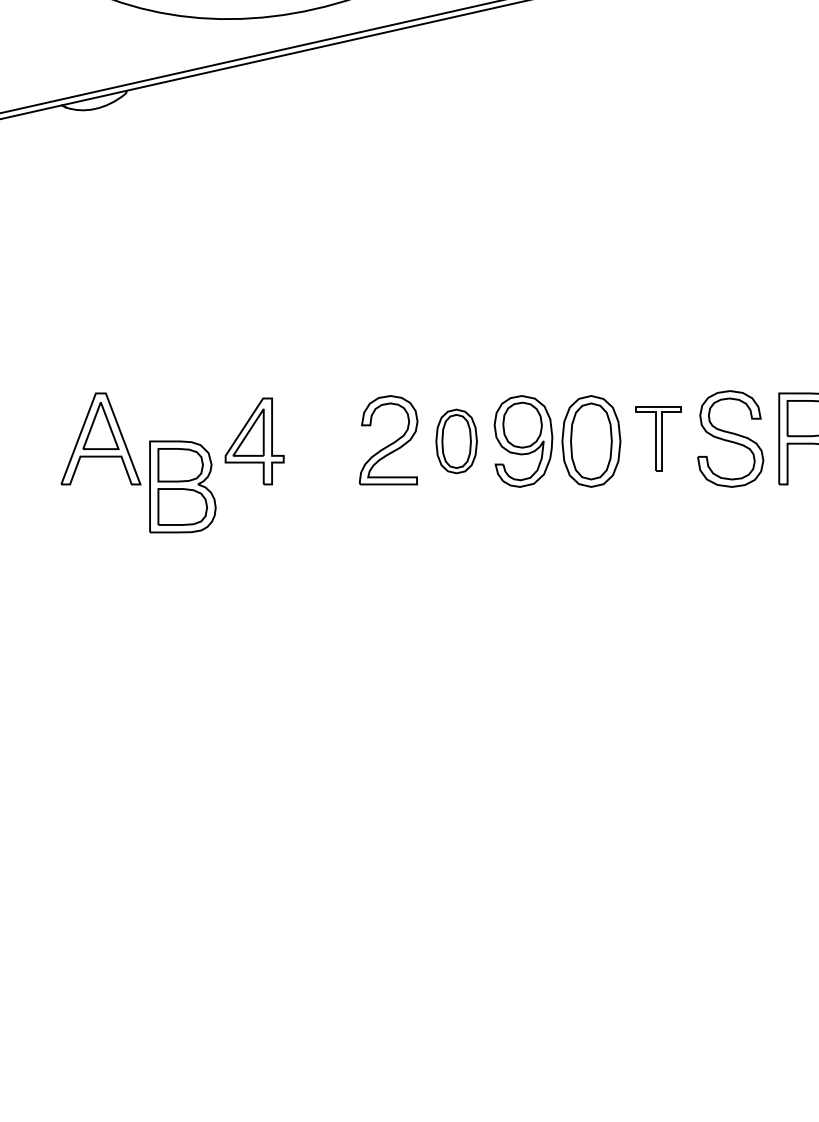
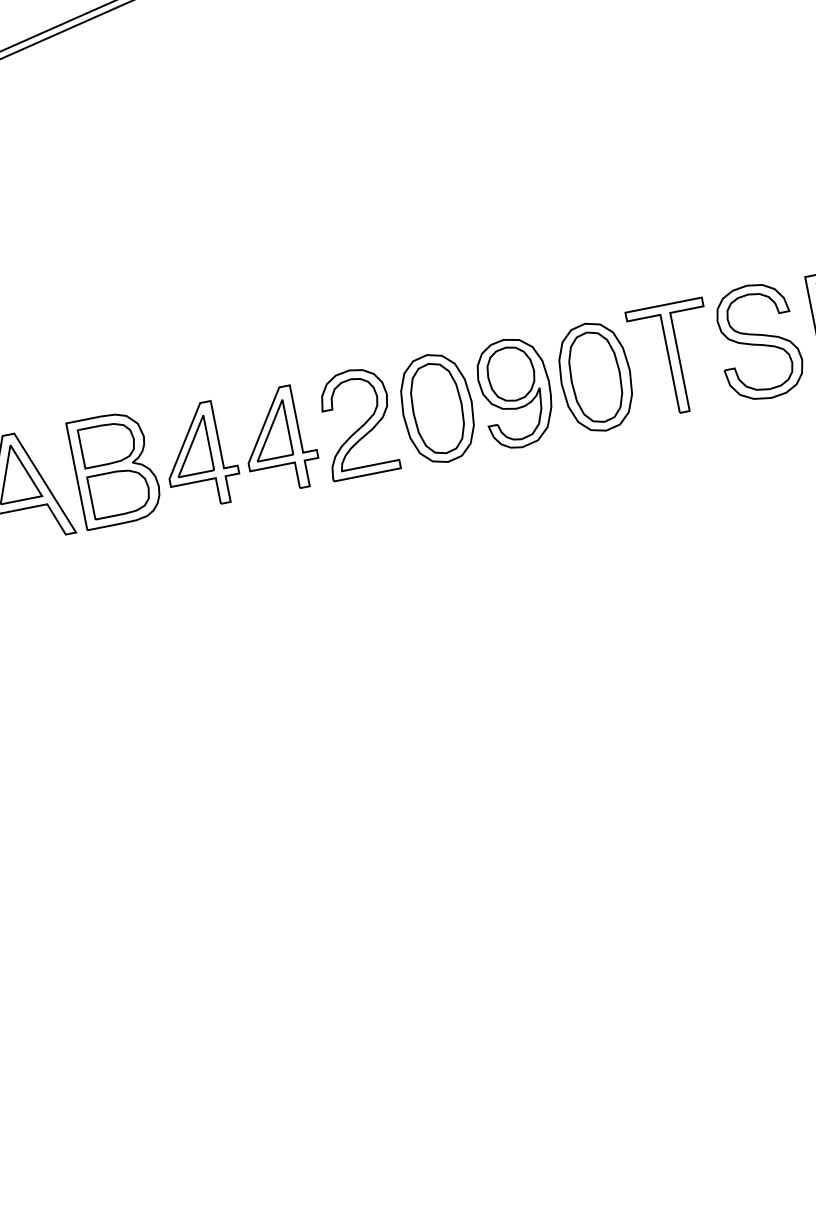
part: (658, 438) -> (673, 358), size x1.43
part: (321, 441) -> (278, 439), added
part: (456, 441) -> (437, 408), size x1.43
part: (182, 486) -> (114, 468), moved

